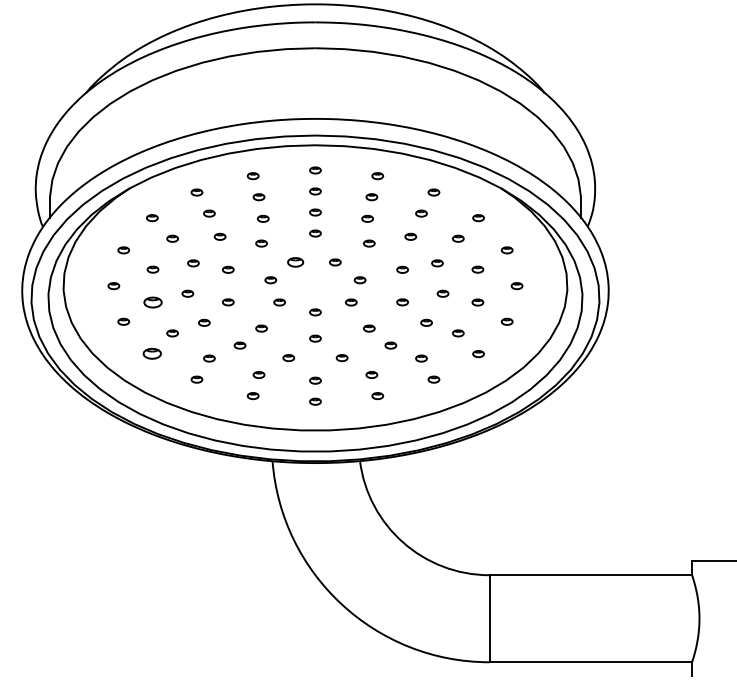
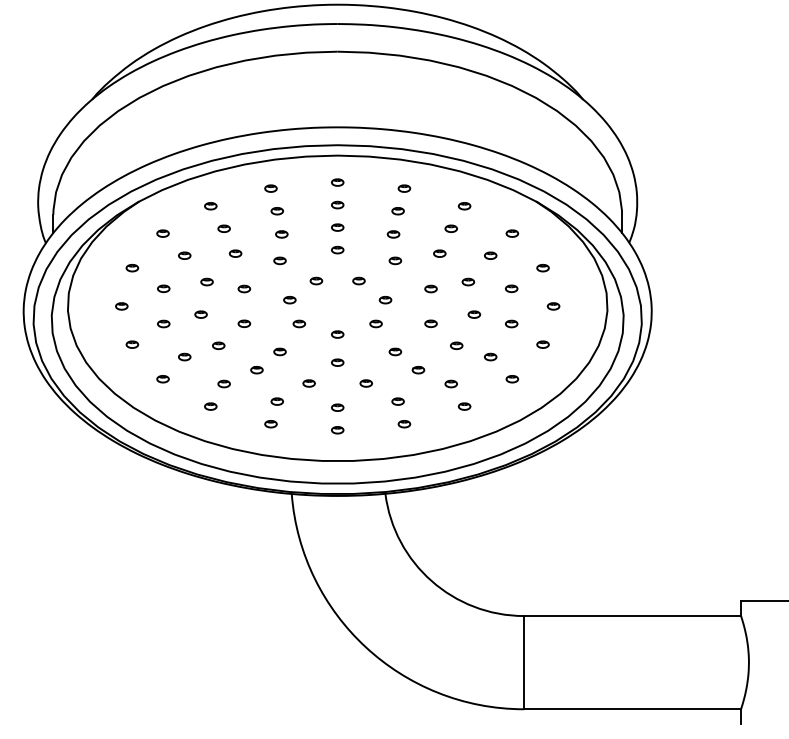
part: (295, 262) -> (316, 281), size x0.71
part: (152, 302) -> (163, 323), size x0.62
part: (152, 354) -> (163, 379), size x0.62

